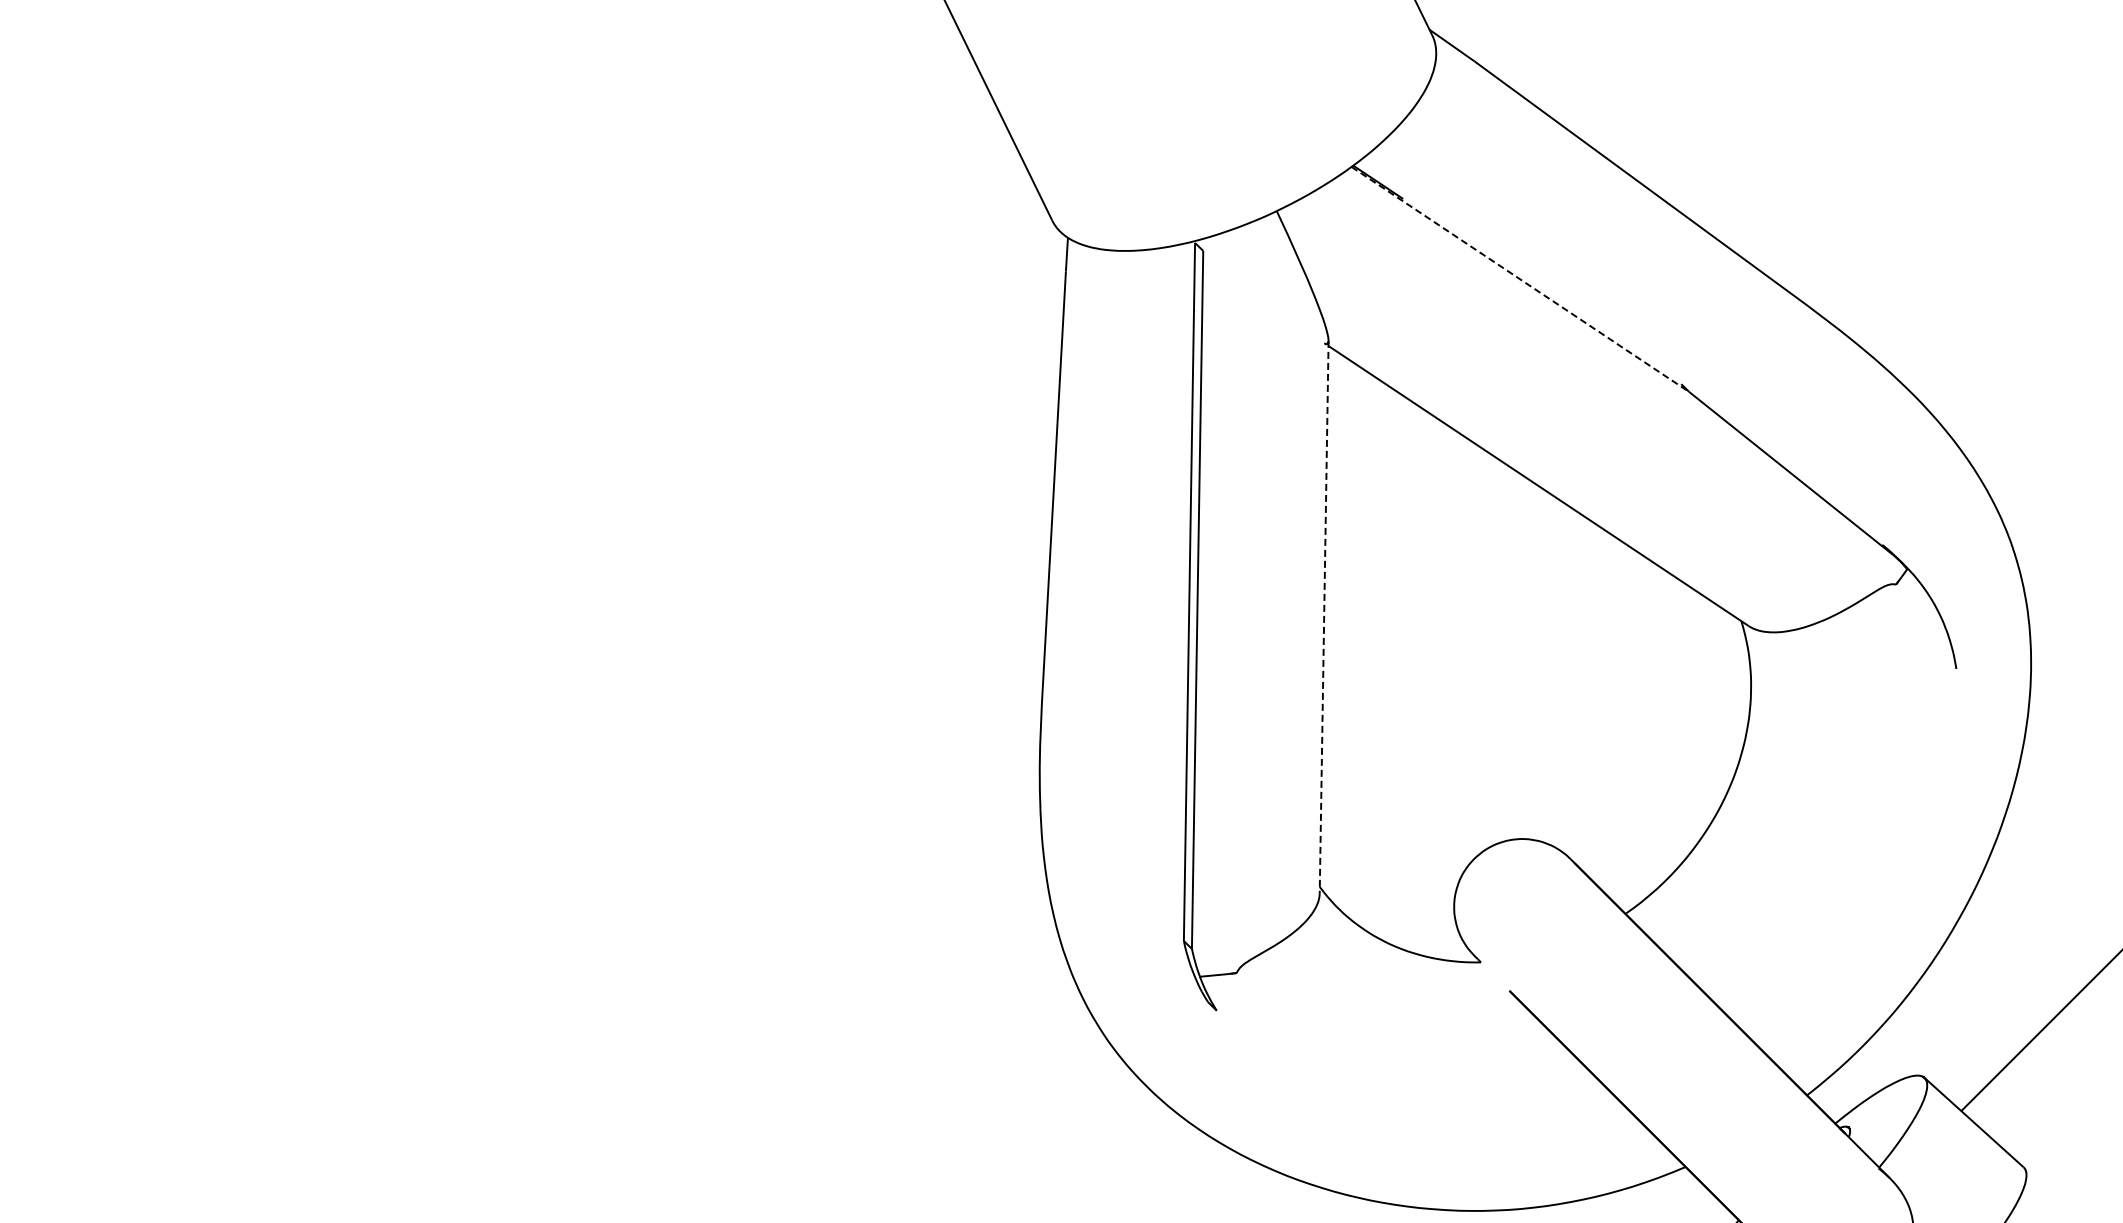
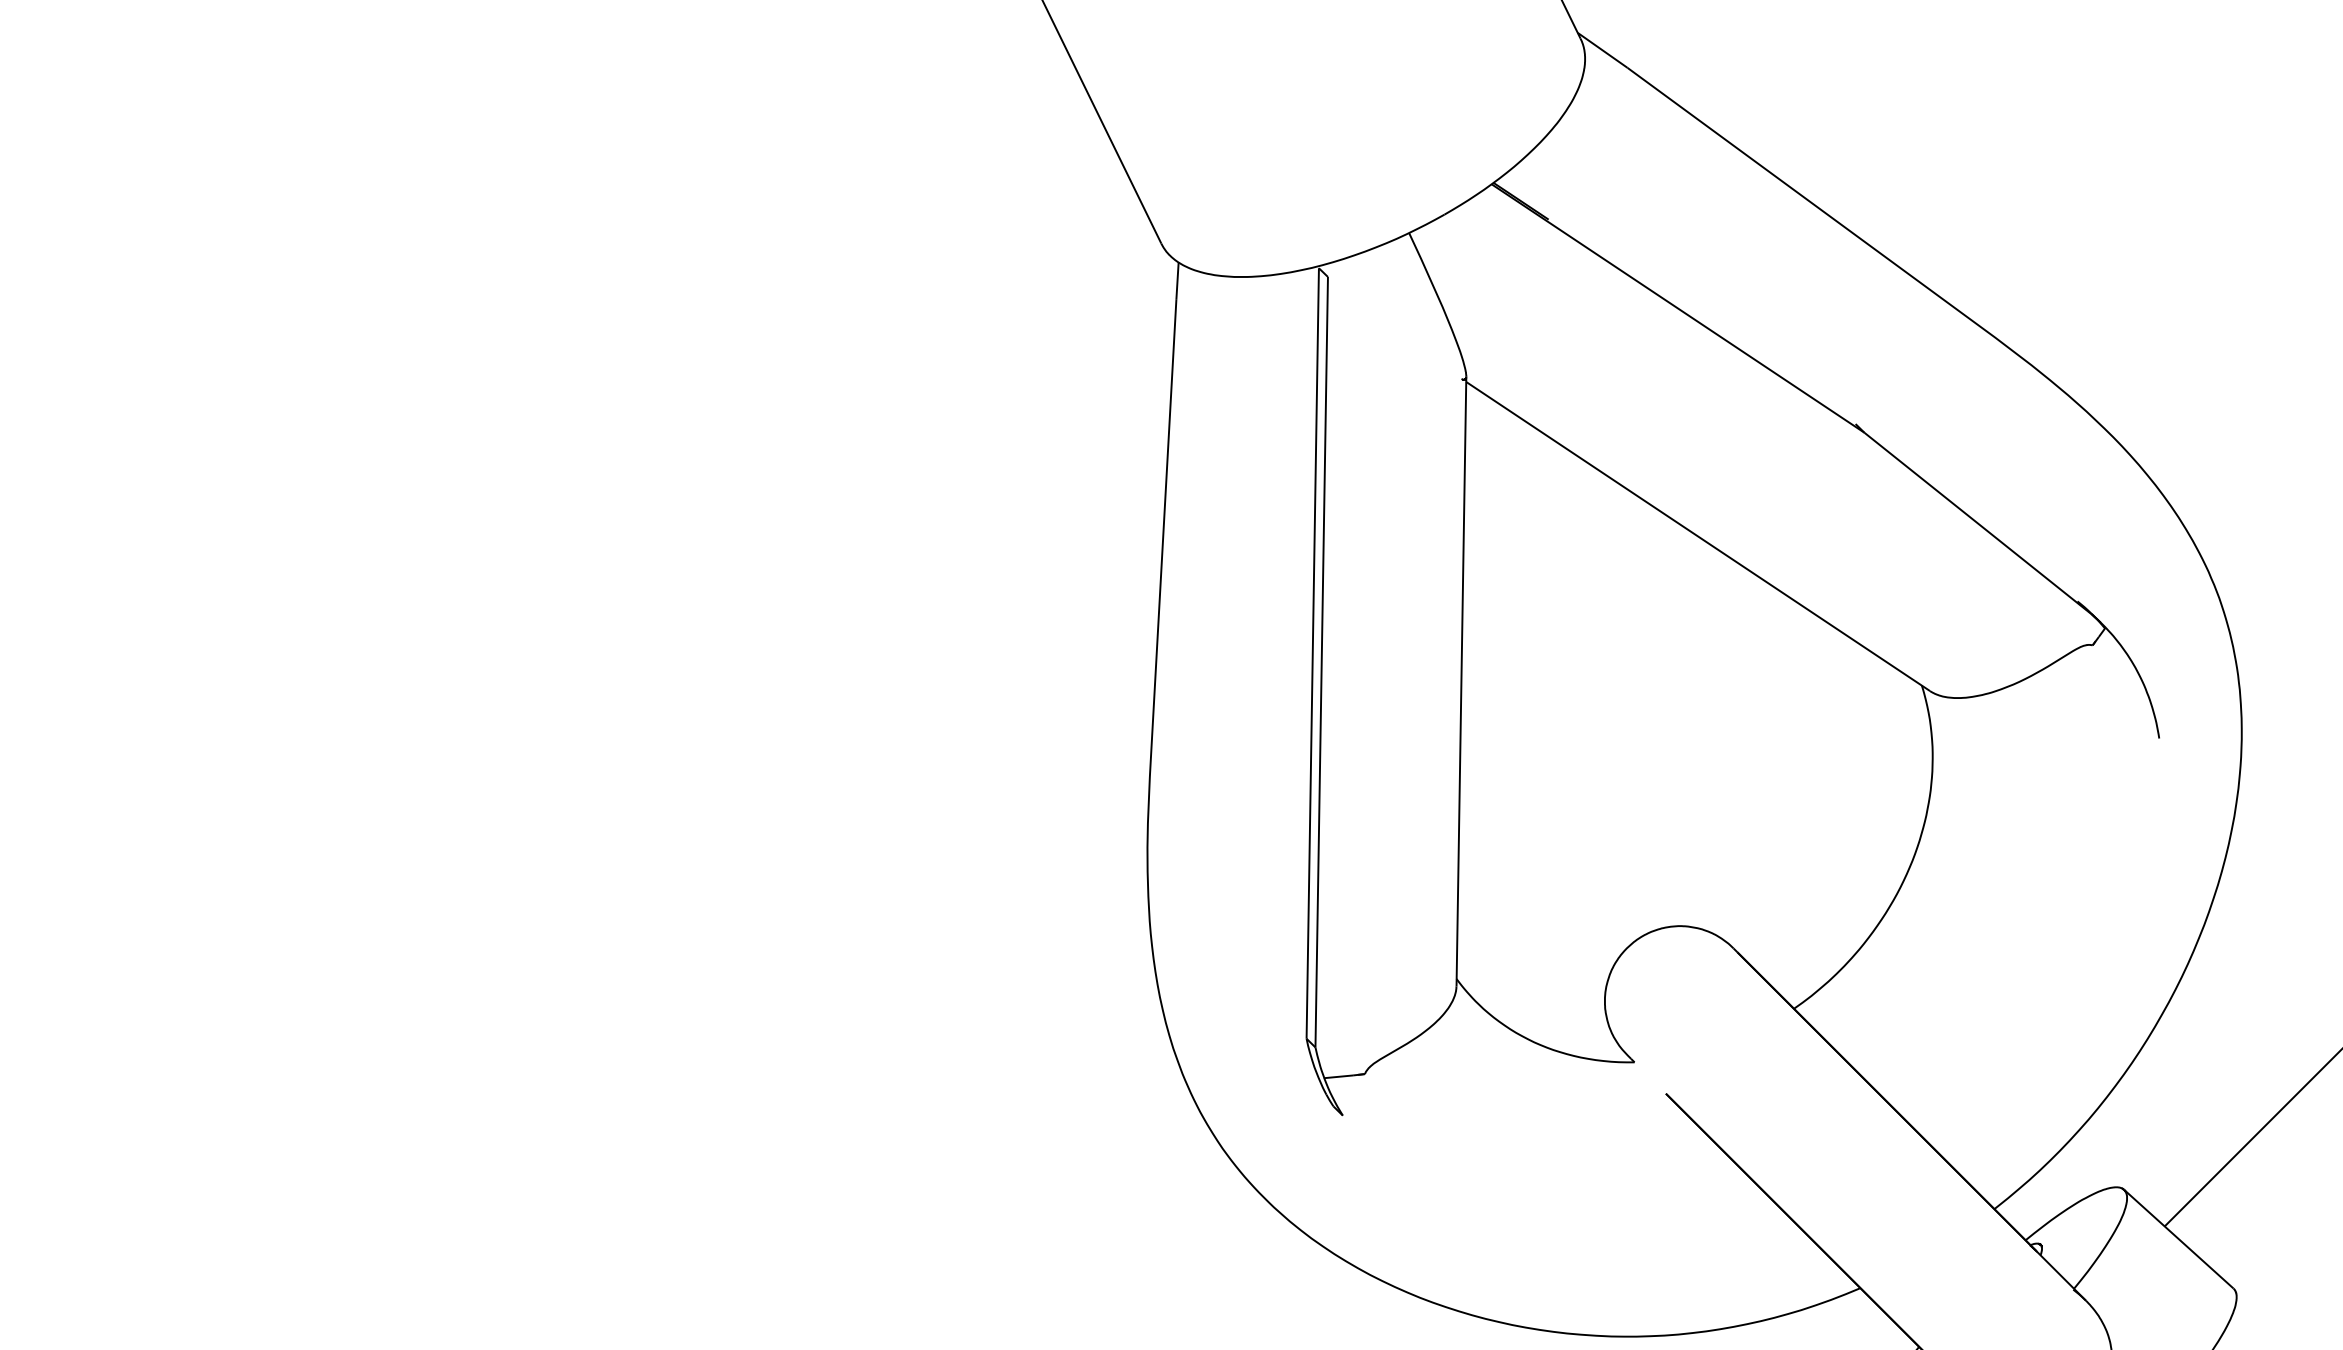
line: (1520, 279) -> (1678, 308), dashed -> solid
line: (1324, 617) -> (1461, 681), dashed -> solid

